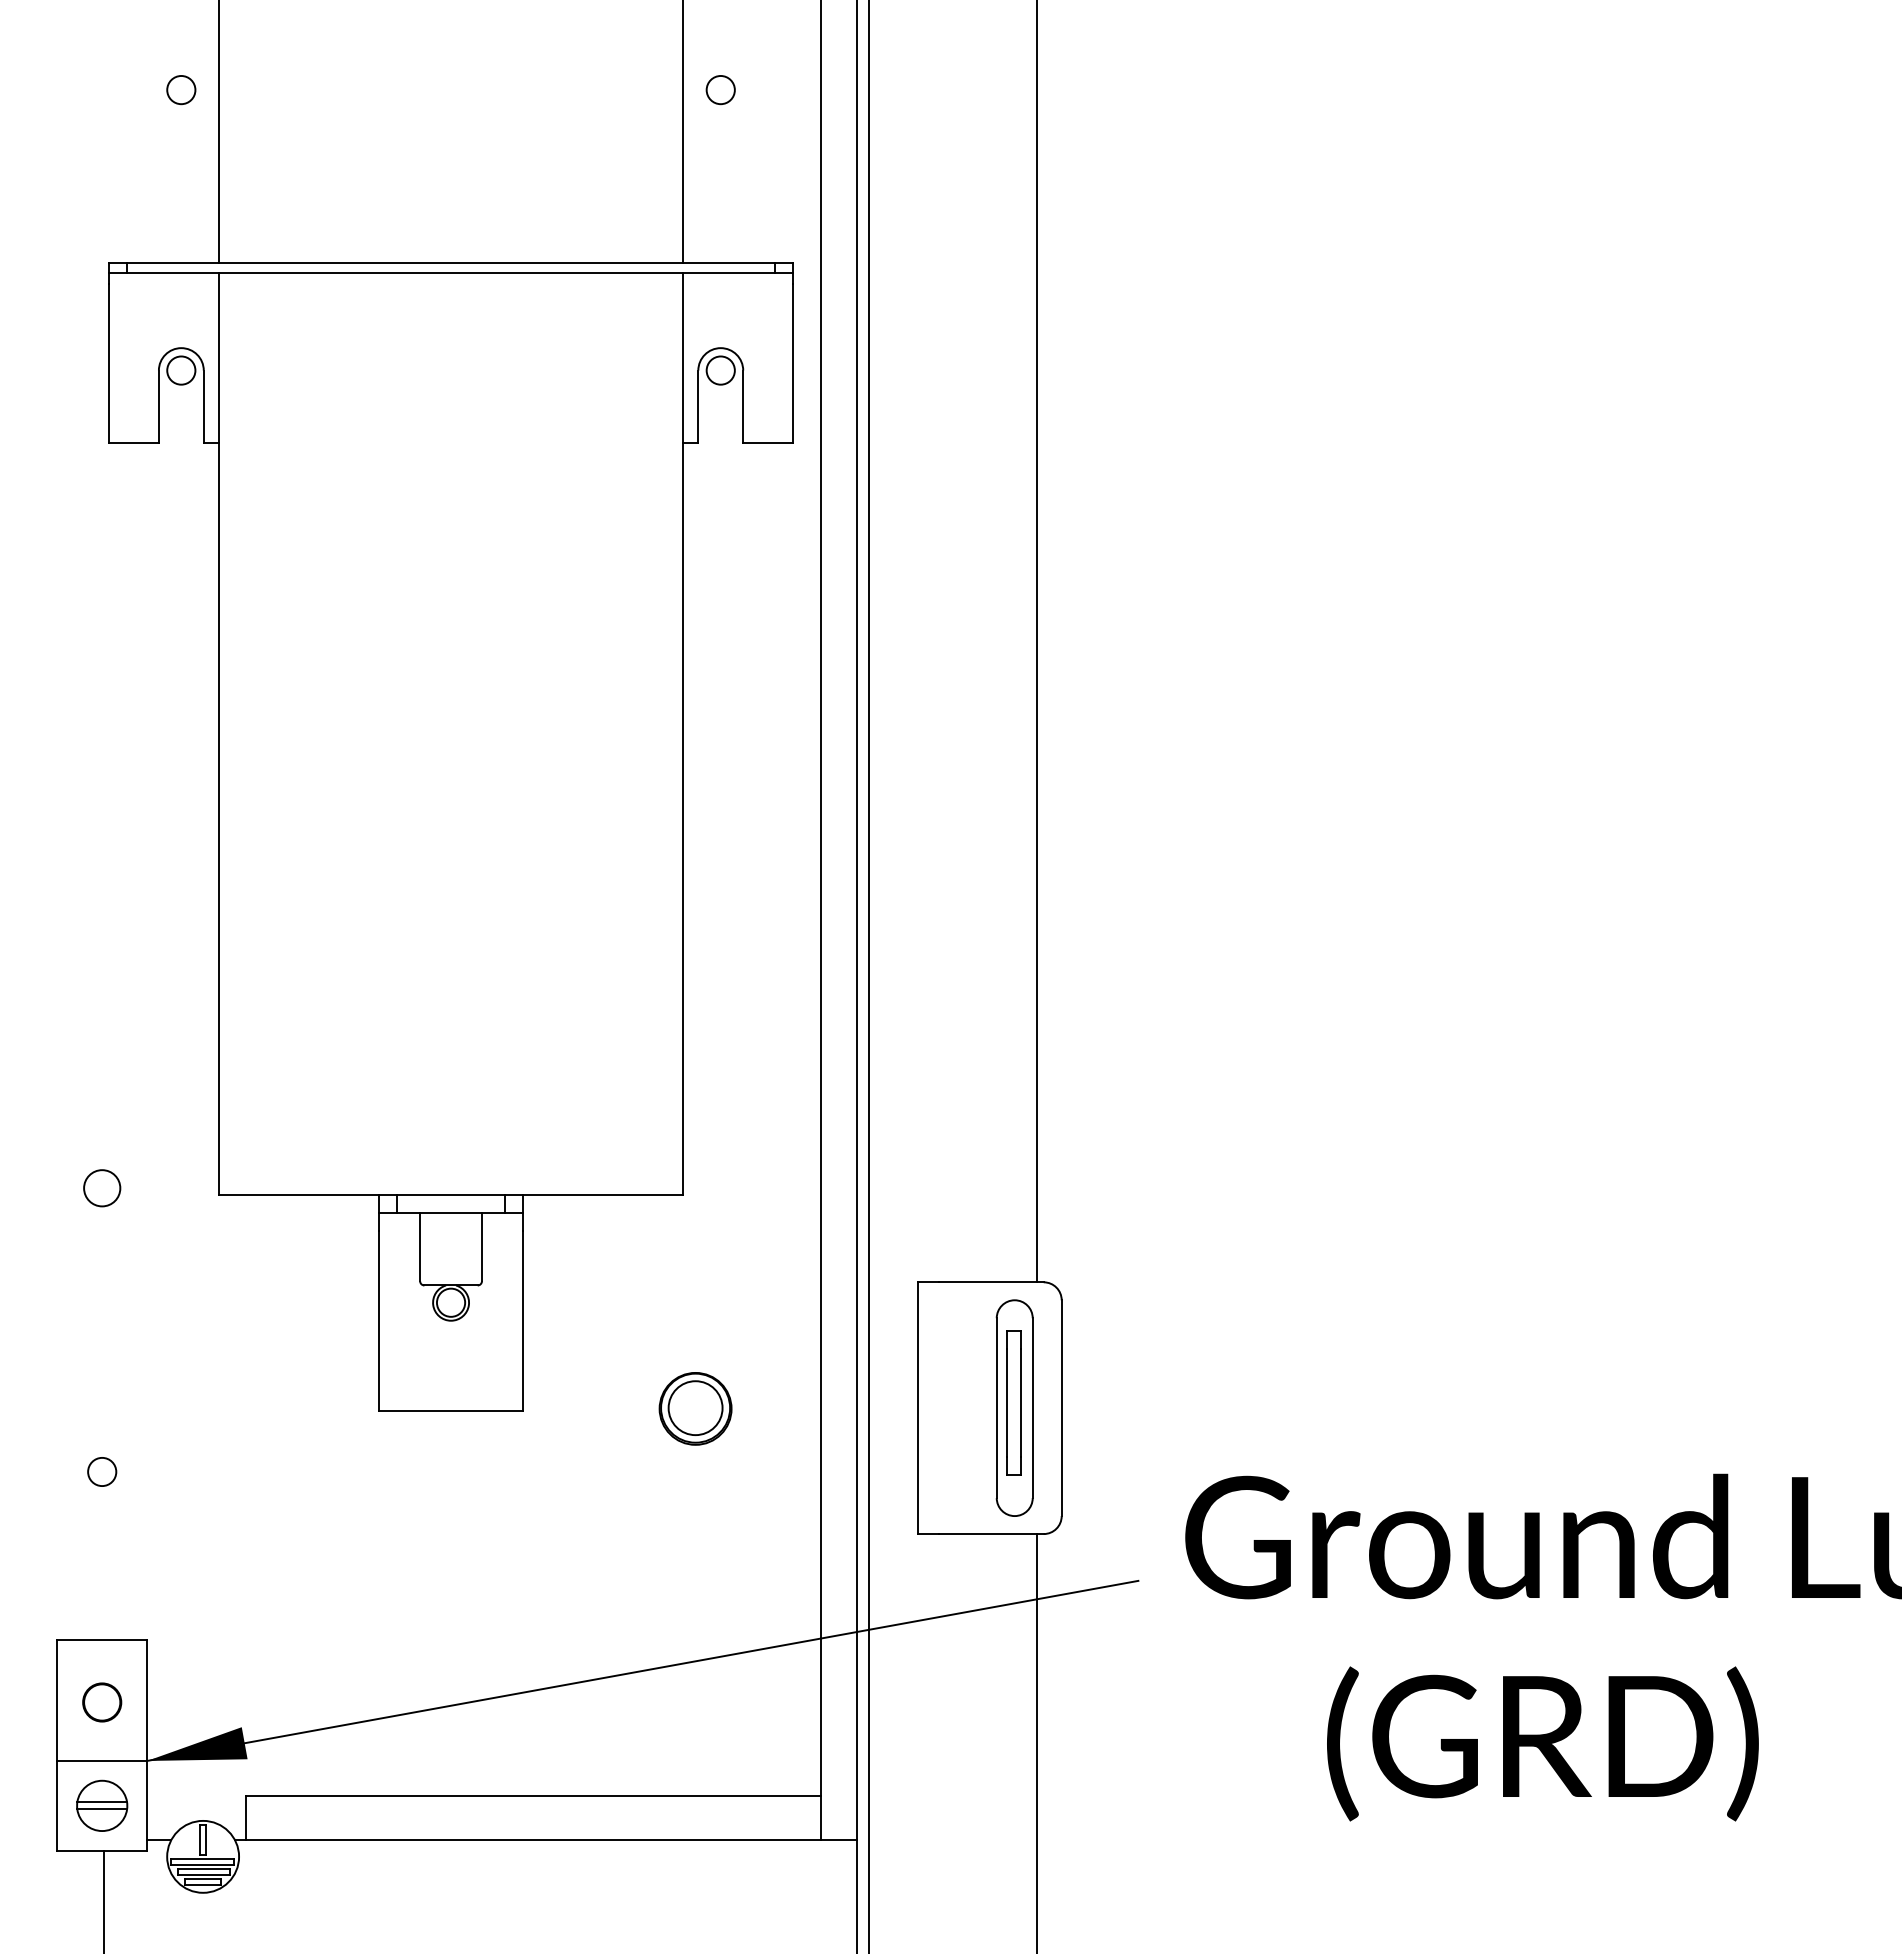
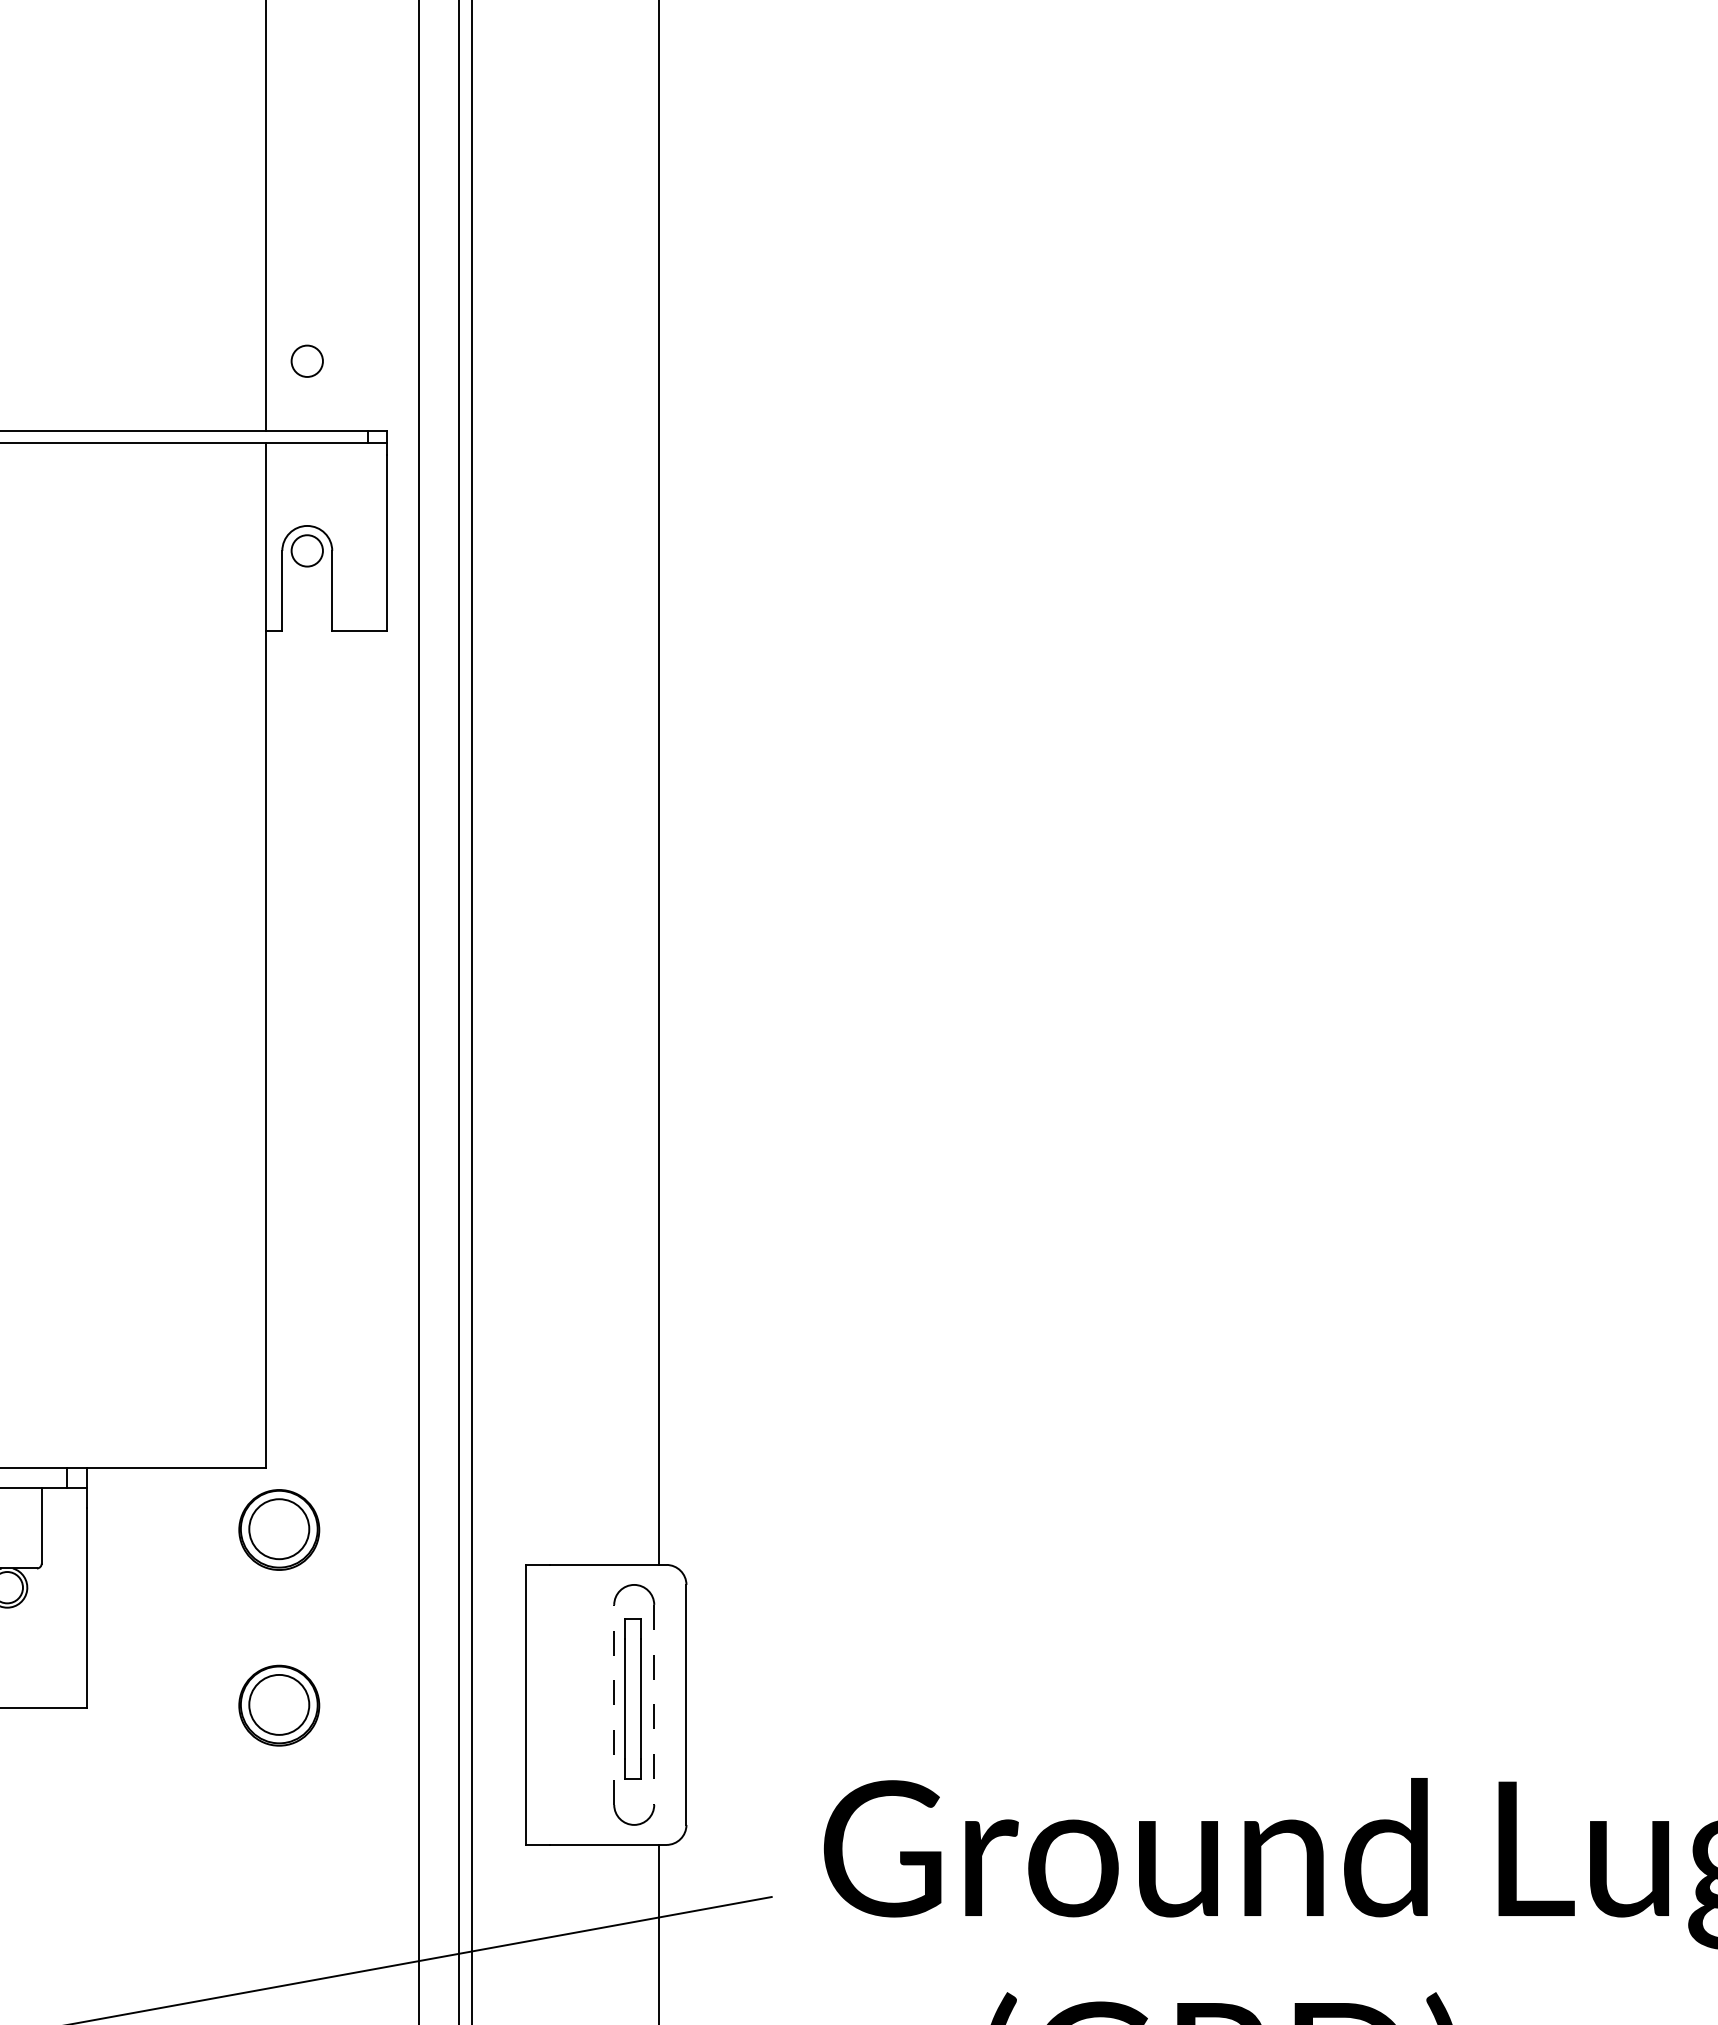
circle: (720, 90) -> (306, 361), moved
part: (695, 1250) -> (279, 1529), added
line: (996, 1408) -> (613, 1705), solid -> dashed
line: (1032, 1408) -> (653, 1705), solid -> dashed

